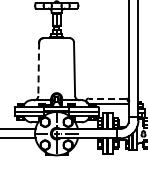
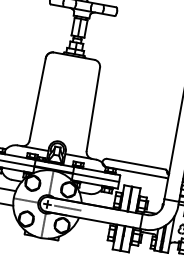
line: (38, 69) -> (37, 99), dashed -> solid
line: (107, 98) -> (136, 164), dashed -> solid

